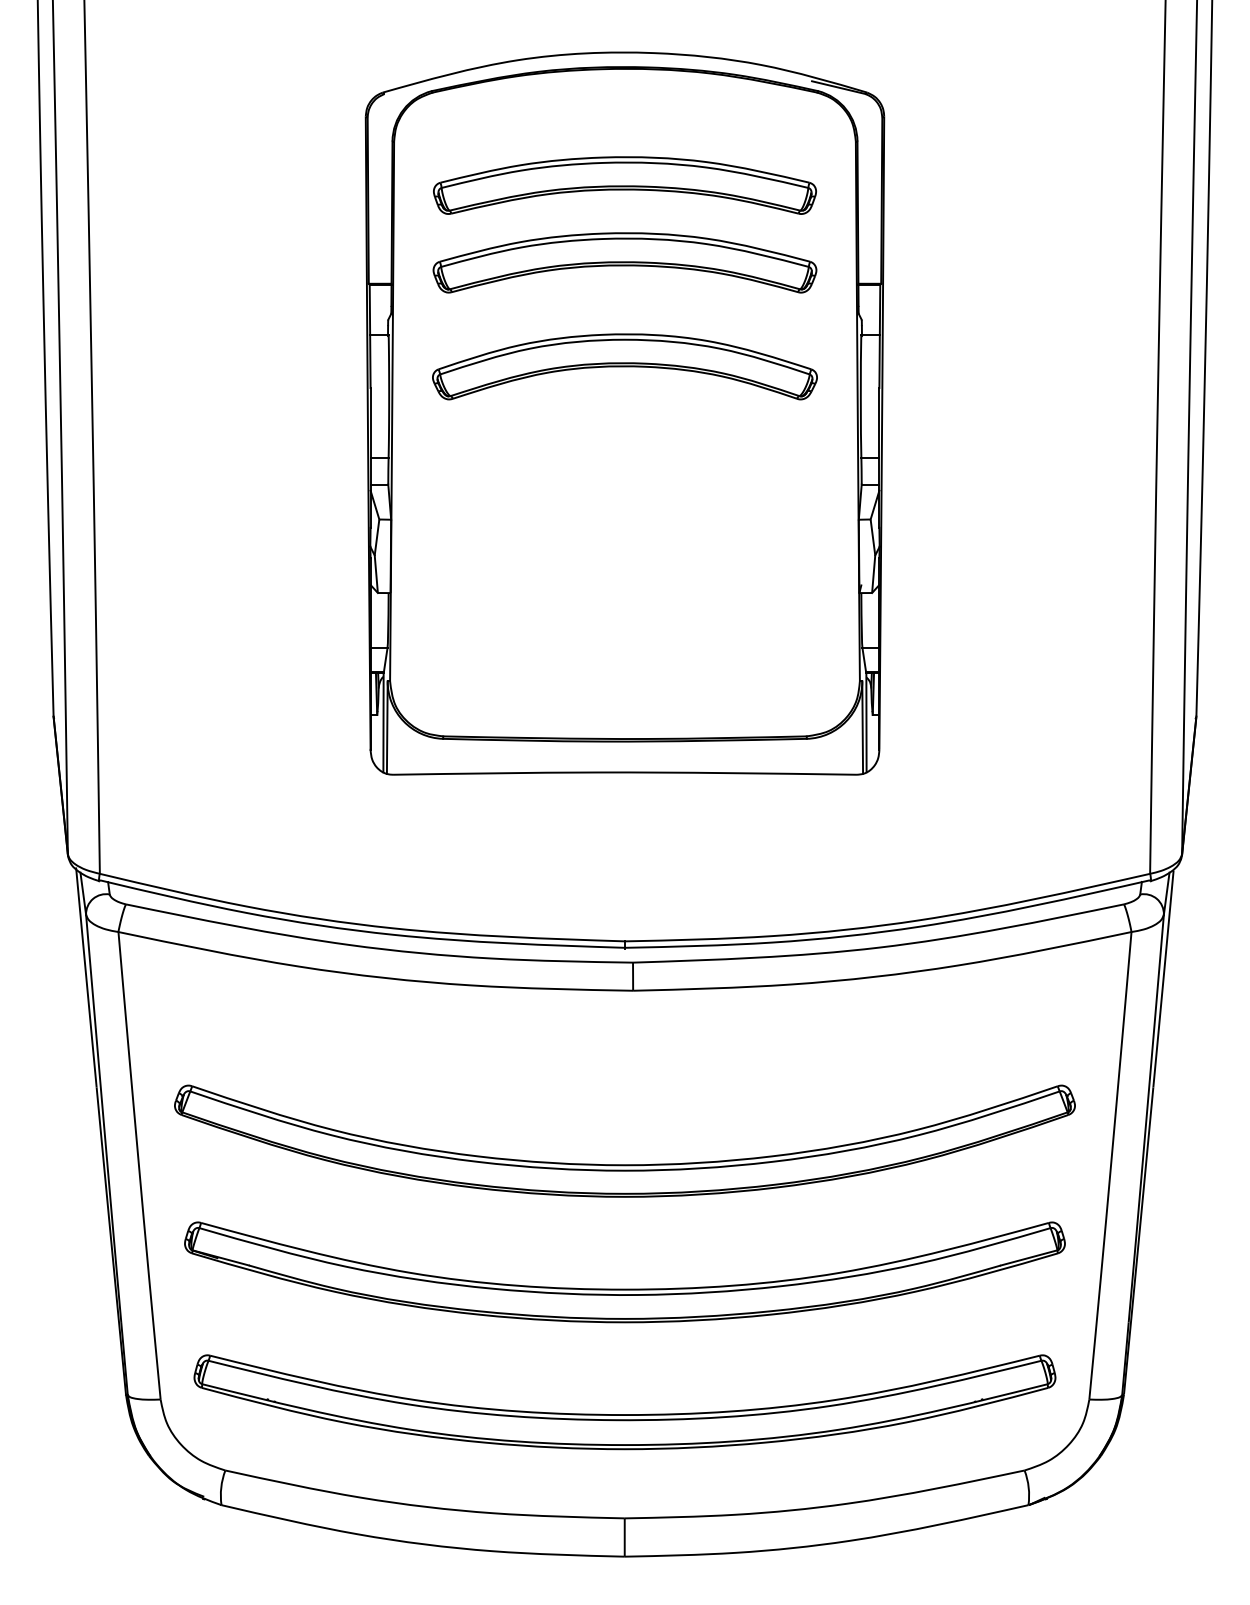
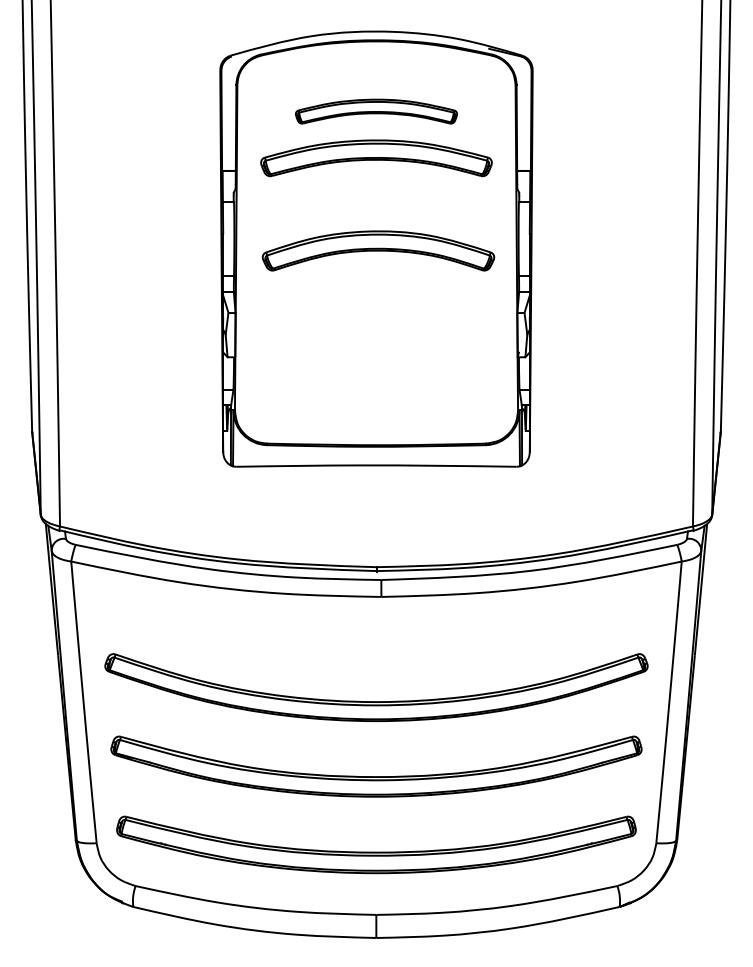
part: (625, 185) -> (376, 111), size x0.7
part: (625, 366) -> (378, 250), moved

